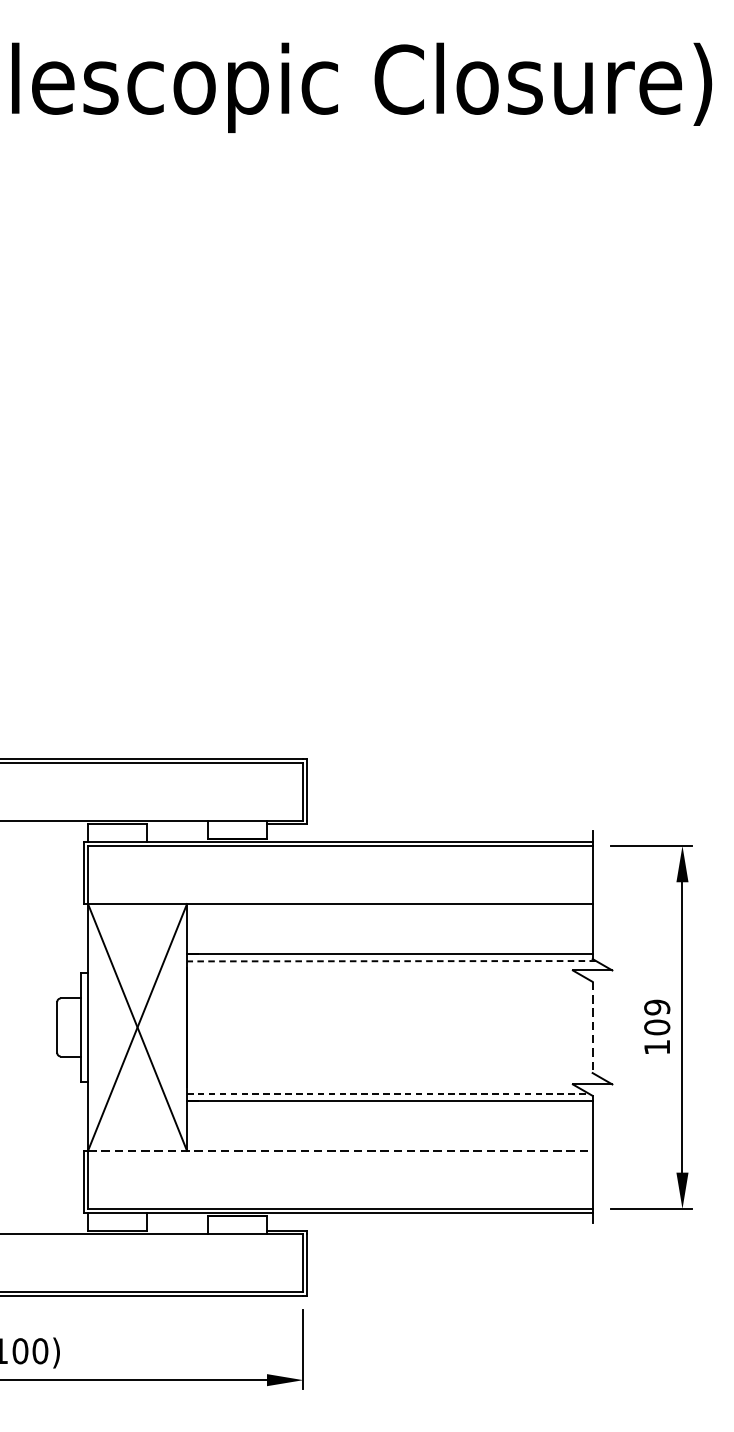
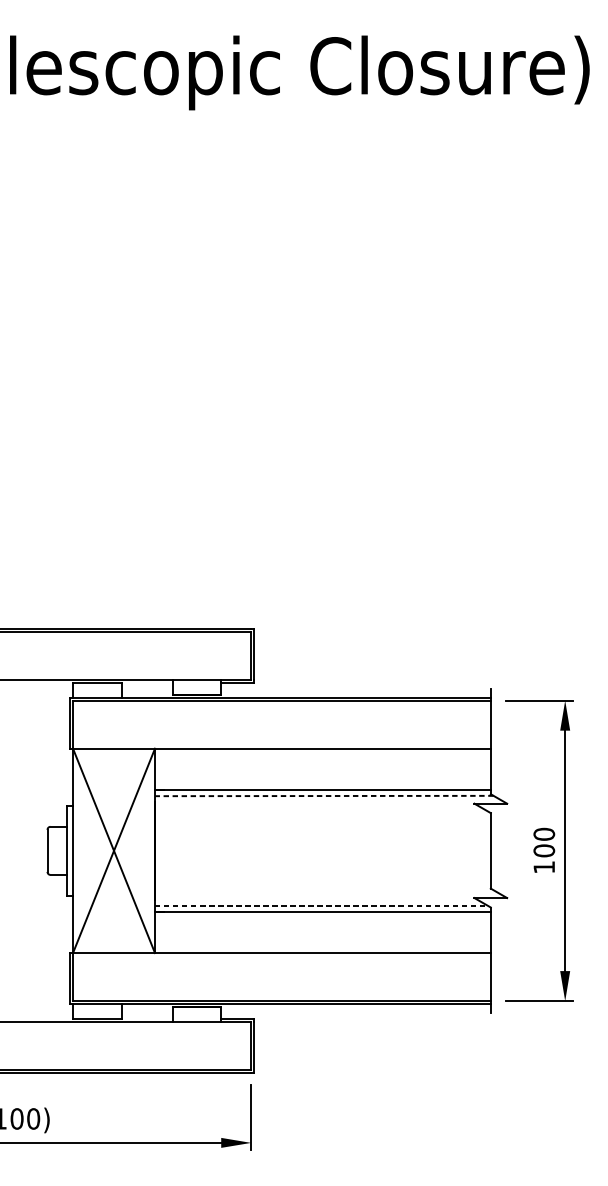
text: (657, 1006) -> (544, 833), 109 -> 100
line: (592, 1027) -> (490, 850), dashed -> solid
line: (339, 1151) -> (281, 953), dashed -> solid

